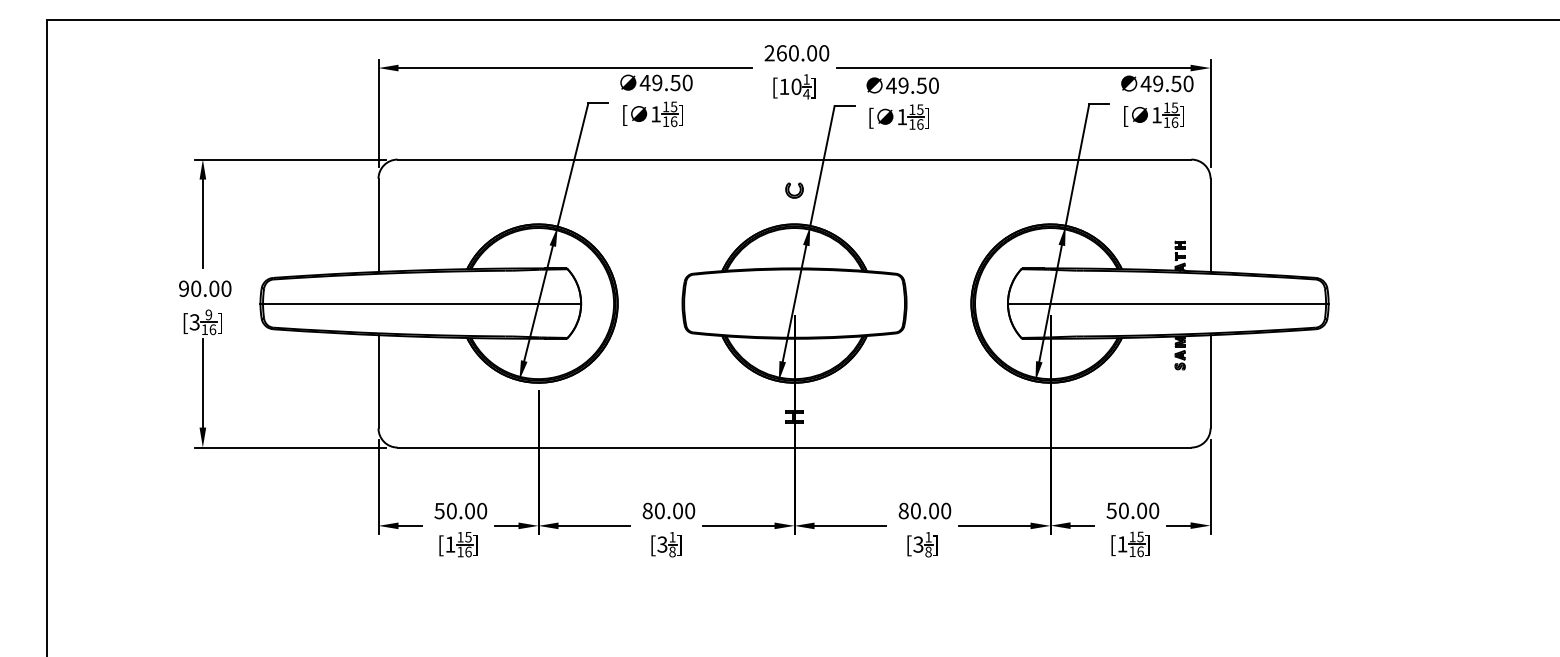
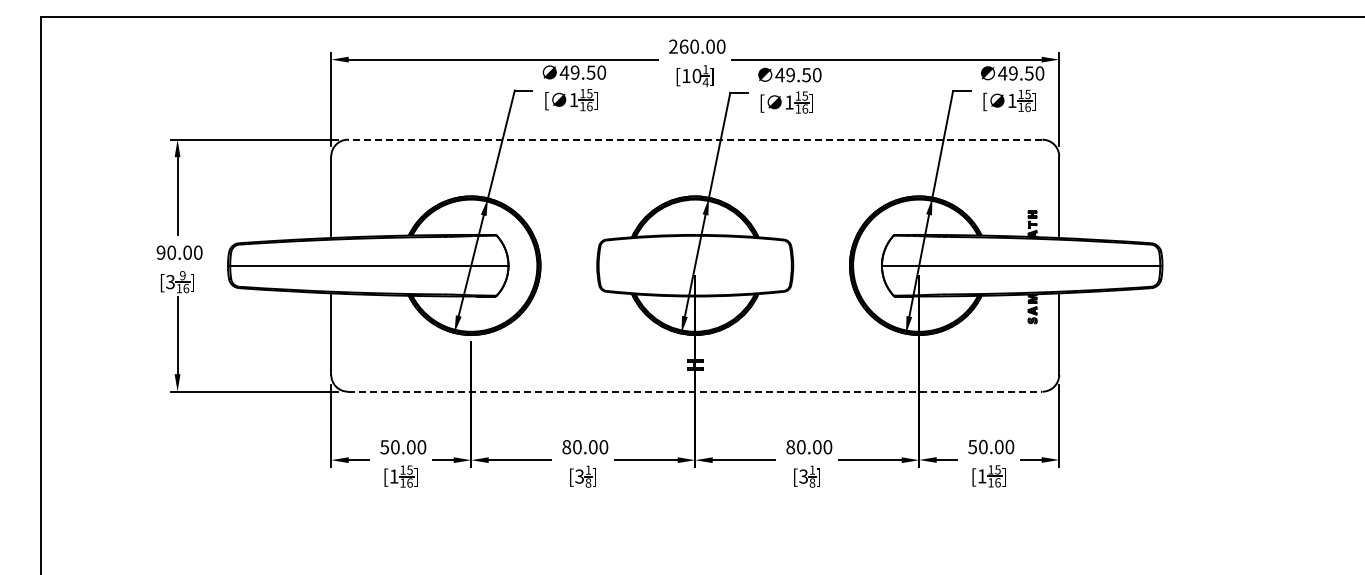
line: (793, 159) -> (694, 139), solid -> dashed
part: (794, 190) -> (695, 166), removed
line: (794, 447) -> (695, 391), solid -> dashed

